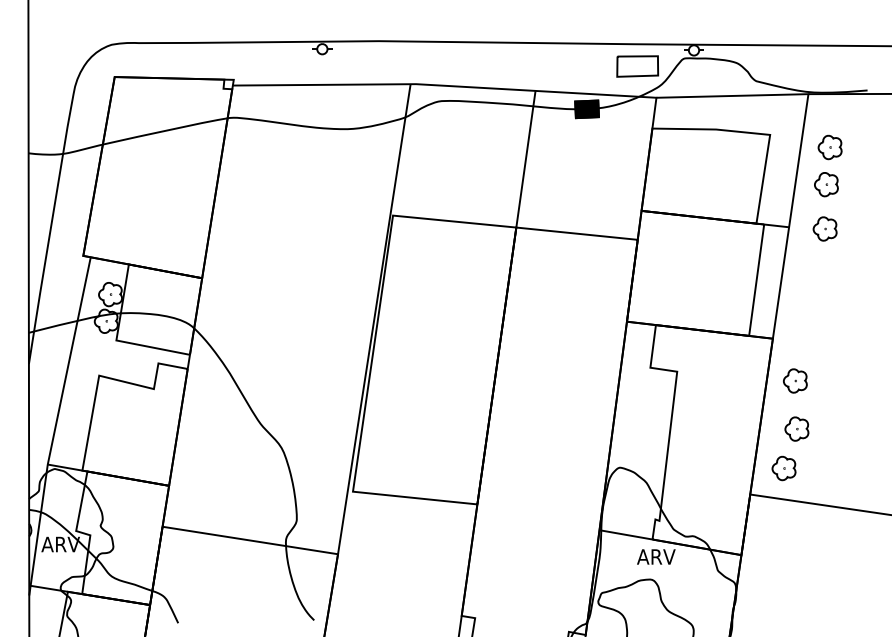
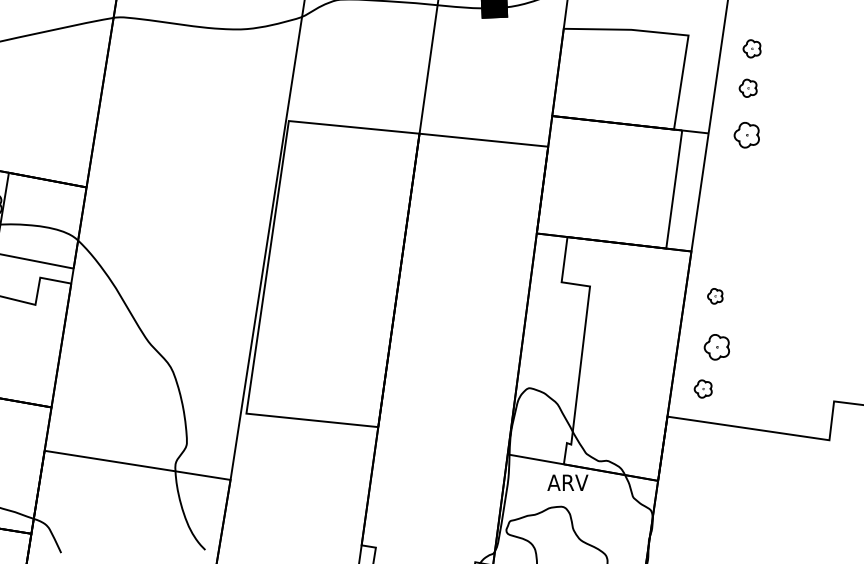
part: (829, 147) -> (751, 48), size x0.7
part: (826, 184) -> (748, 88), size x0.7
part: (795, 380) -> (715, 295), size x0.6
part: (783, 468) -> (702, 389), size x0.7

